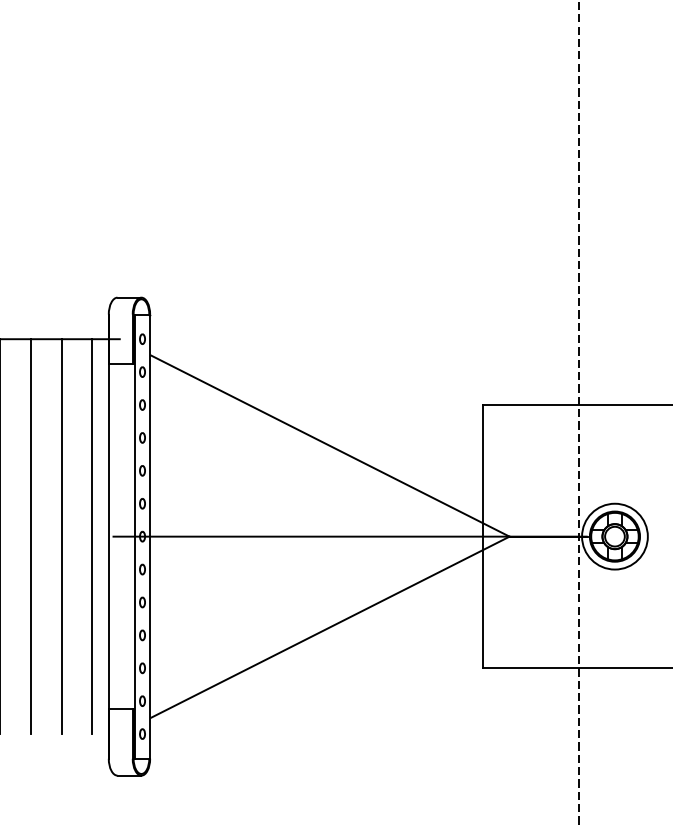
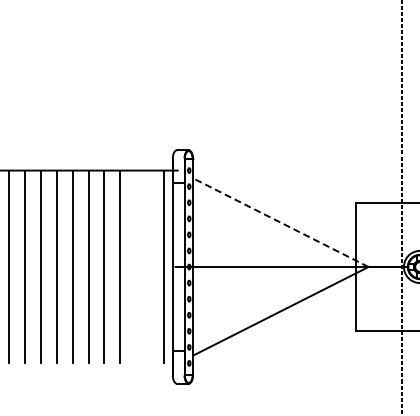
line: (331, 445) -> (281, 222), solid -> dashed
line: (30, 535) -> (134, 266), removed
line: (61, 535) -> (149, 266), removed

